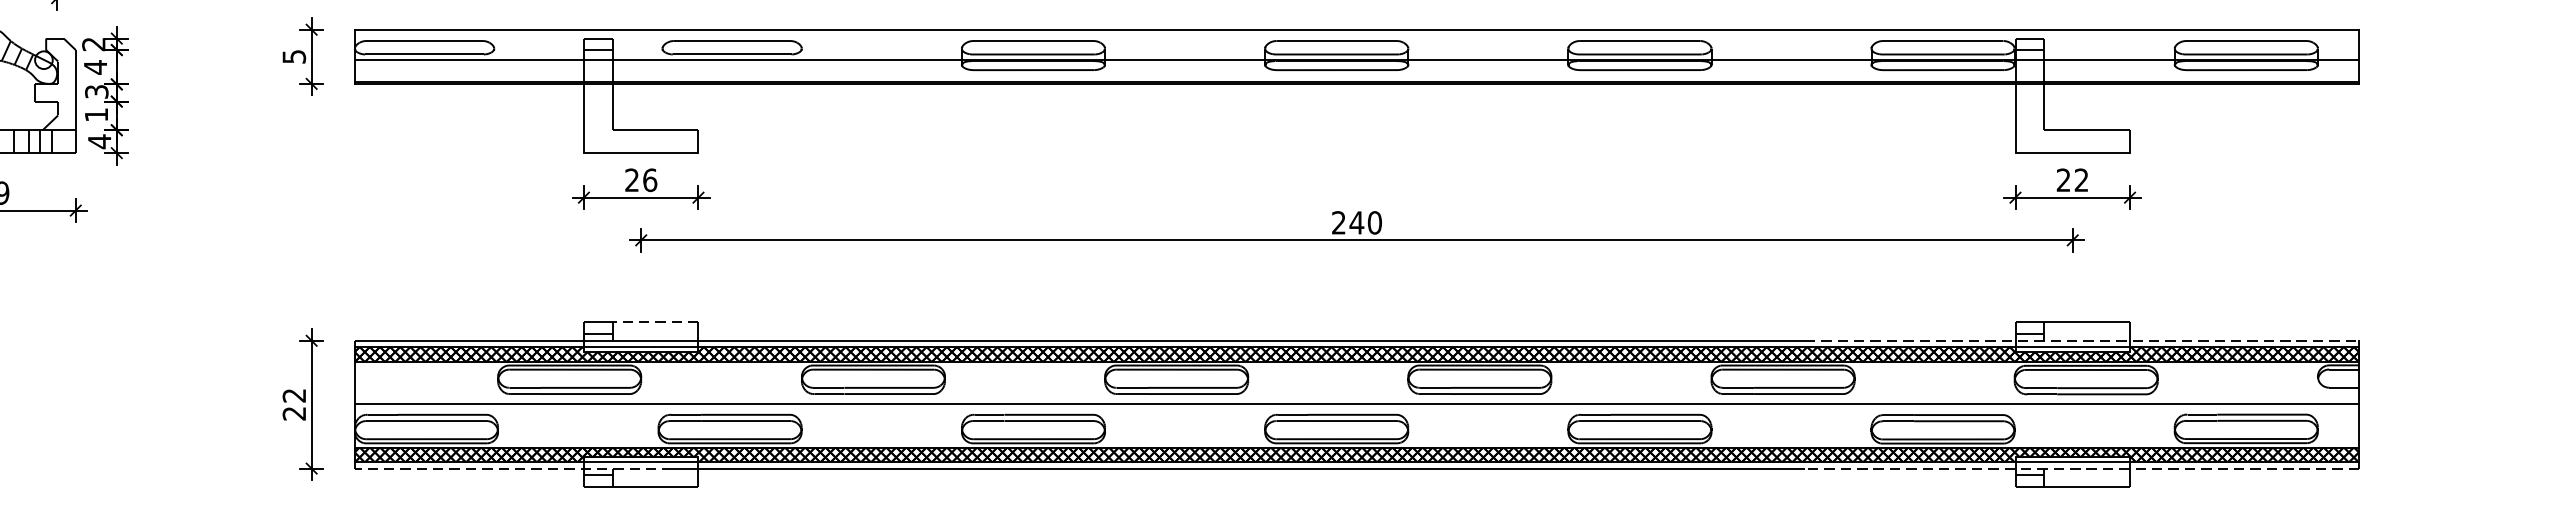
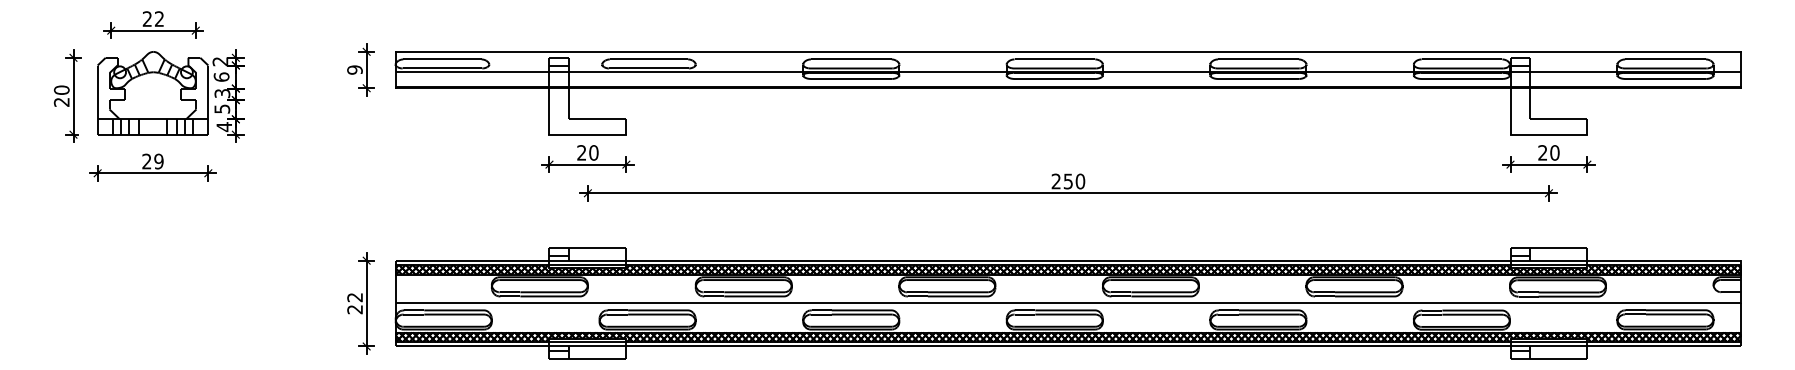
text: (293, 55) -> (354, 69), 5 -> 9
text: (95, 67) -> (221, 77), 4 -> 6
text: (96, 114) -> (222, 108), 1 -> 5
text: (649, 179) -> (593, 152), 26 -> 20
text: (2081, 179) -> (1554, 152), 22 -> 20
text: (1357, 222) -> (1068, 181), 240 -> 250
line: (655, 322) -> (597, 248), dashed -> solid
line: (2082, 340) -> (1555, 260), dashed -> solid
line: (513, 468) -> (502, 346), dashed -> solid
line: (2081, 468) -> (1554, 346), dashed -> solid

